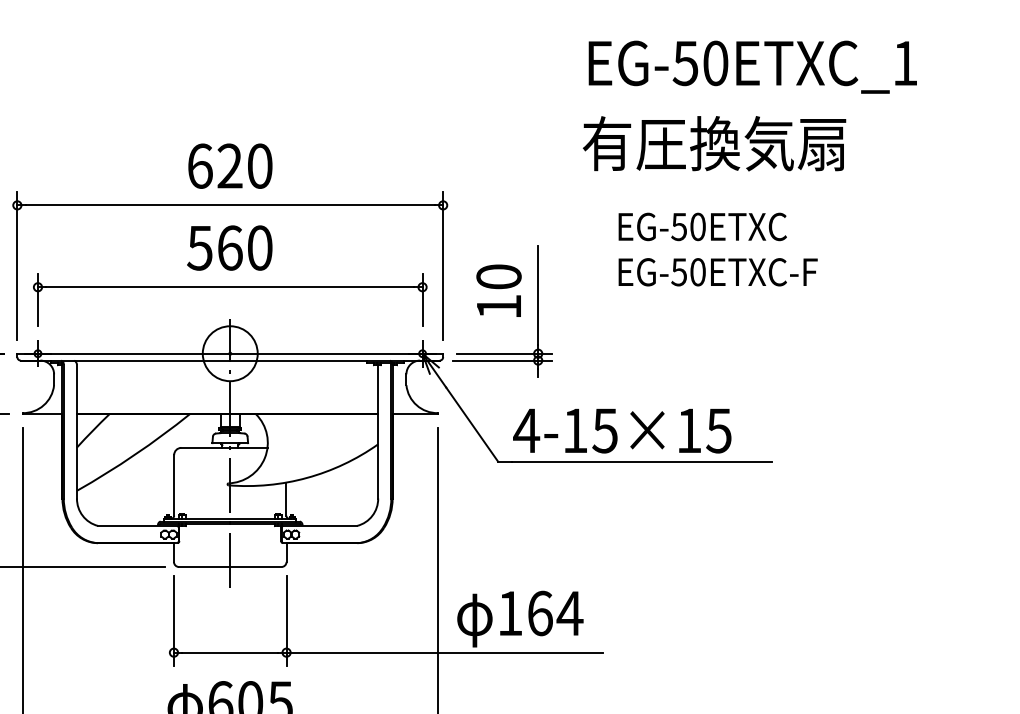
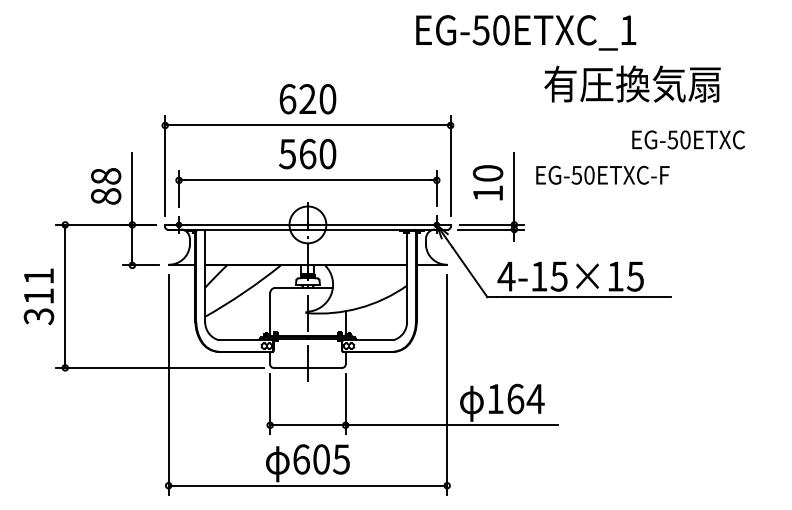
text: (753, 66) -> (526, 32), moved
text: (702, 226) -> (688, 139), moved
text: (717, 271) -> (602, 174), moved

